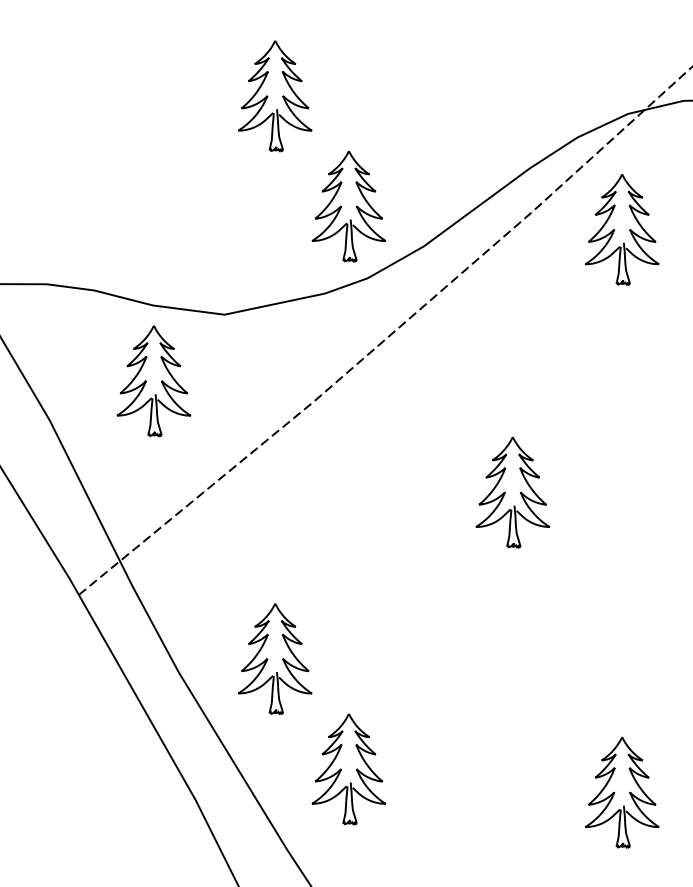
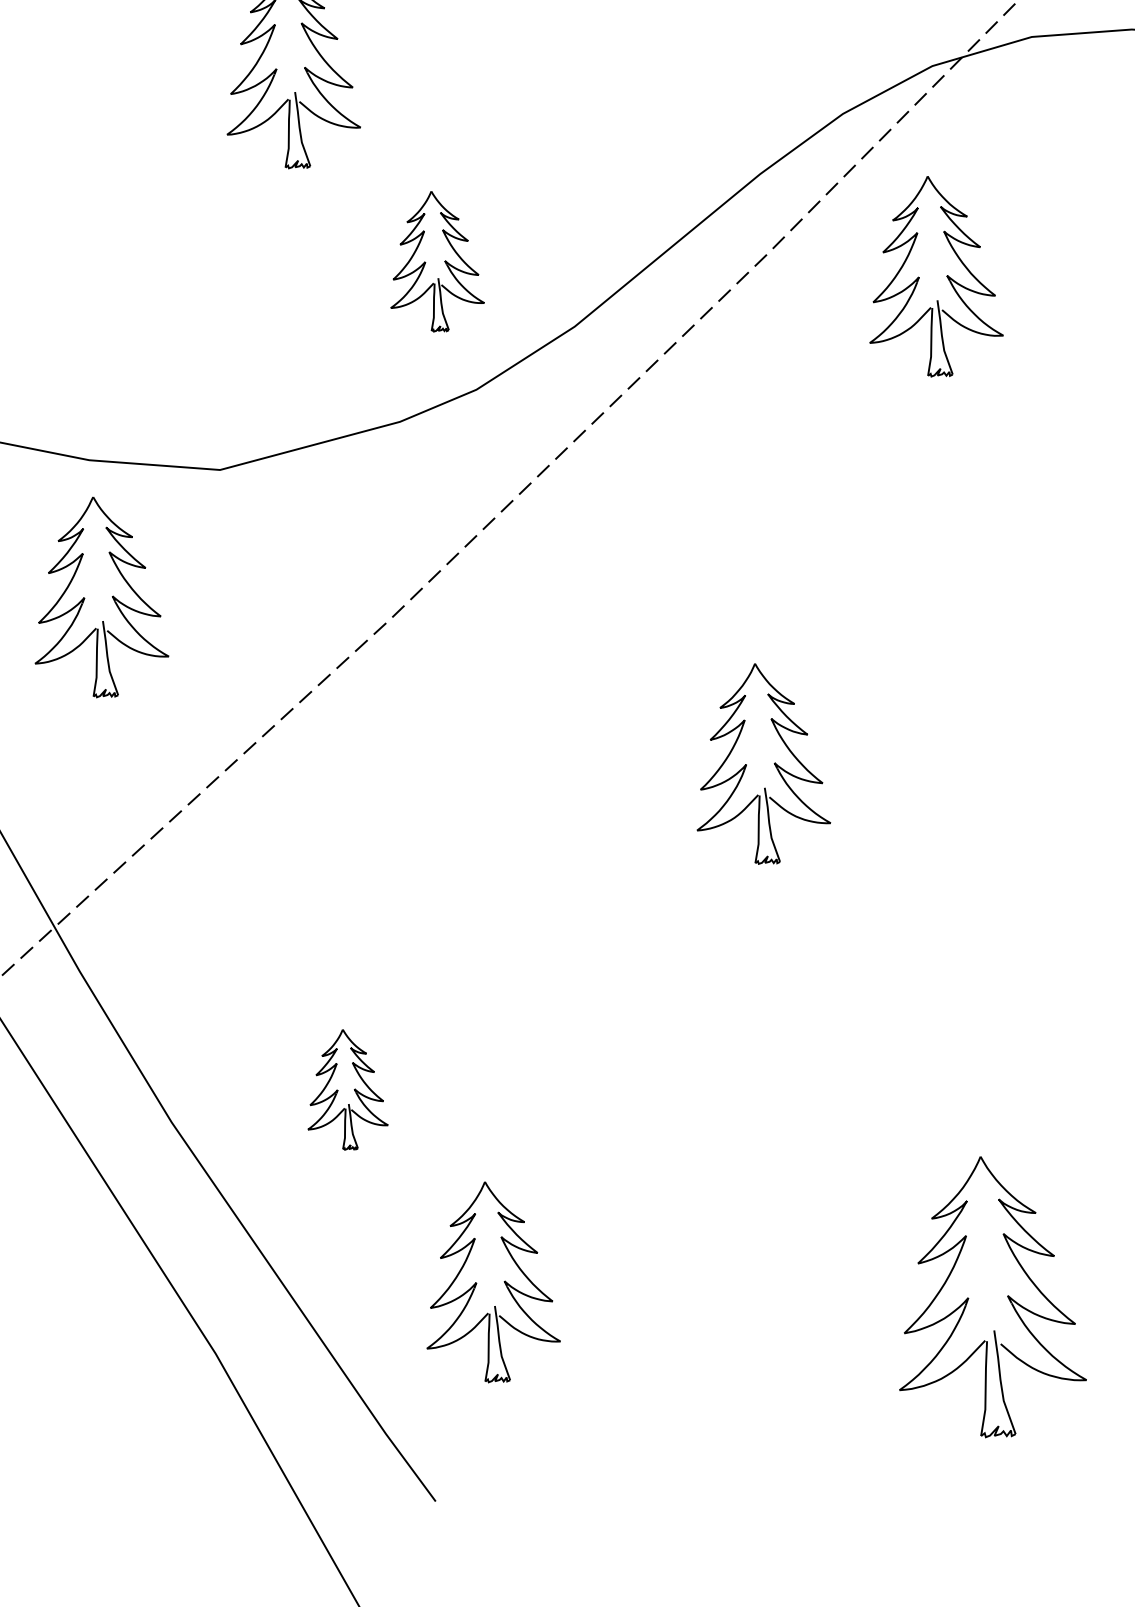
part: (348, 206) -> (434, 261), size x0.7
part: (275, 659) -> (346, 1090), size x0.6
part: (622, 792) -> (988, 1297), size x1.4

